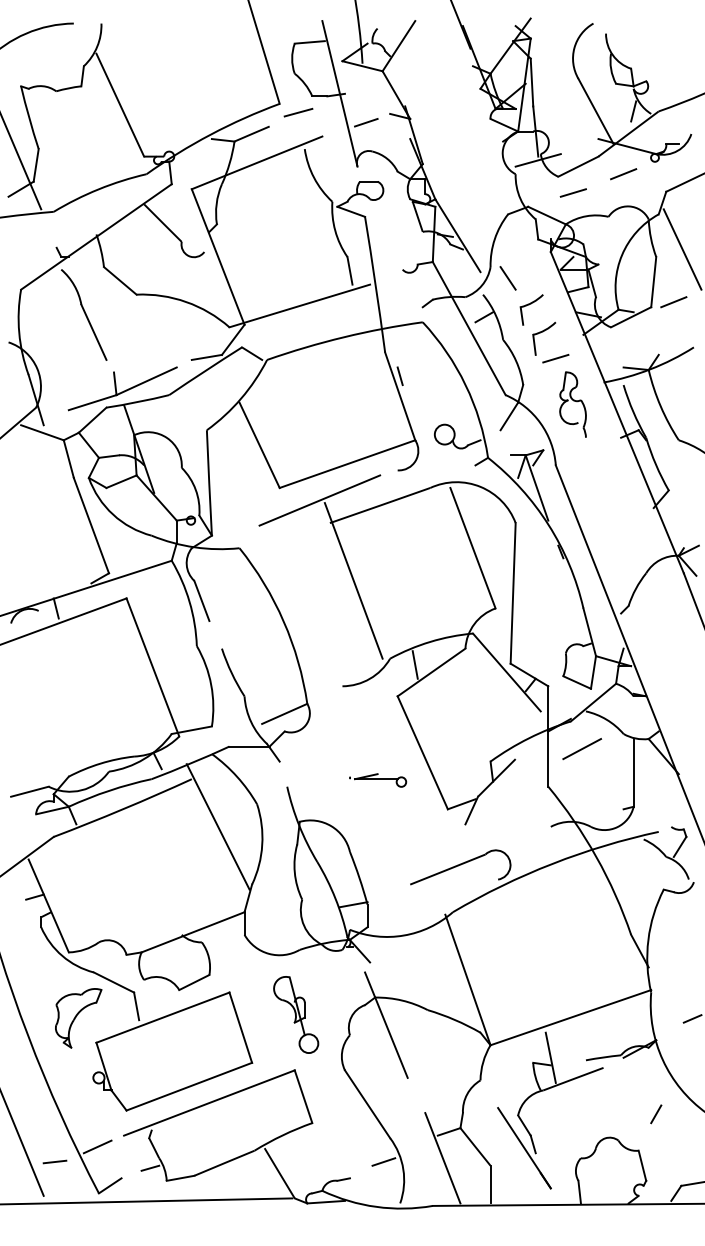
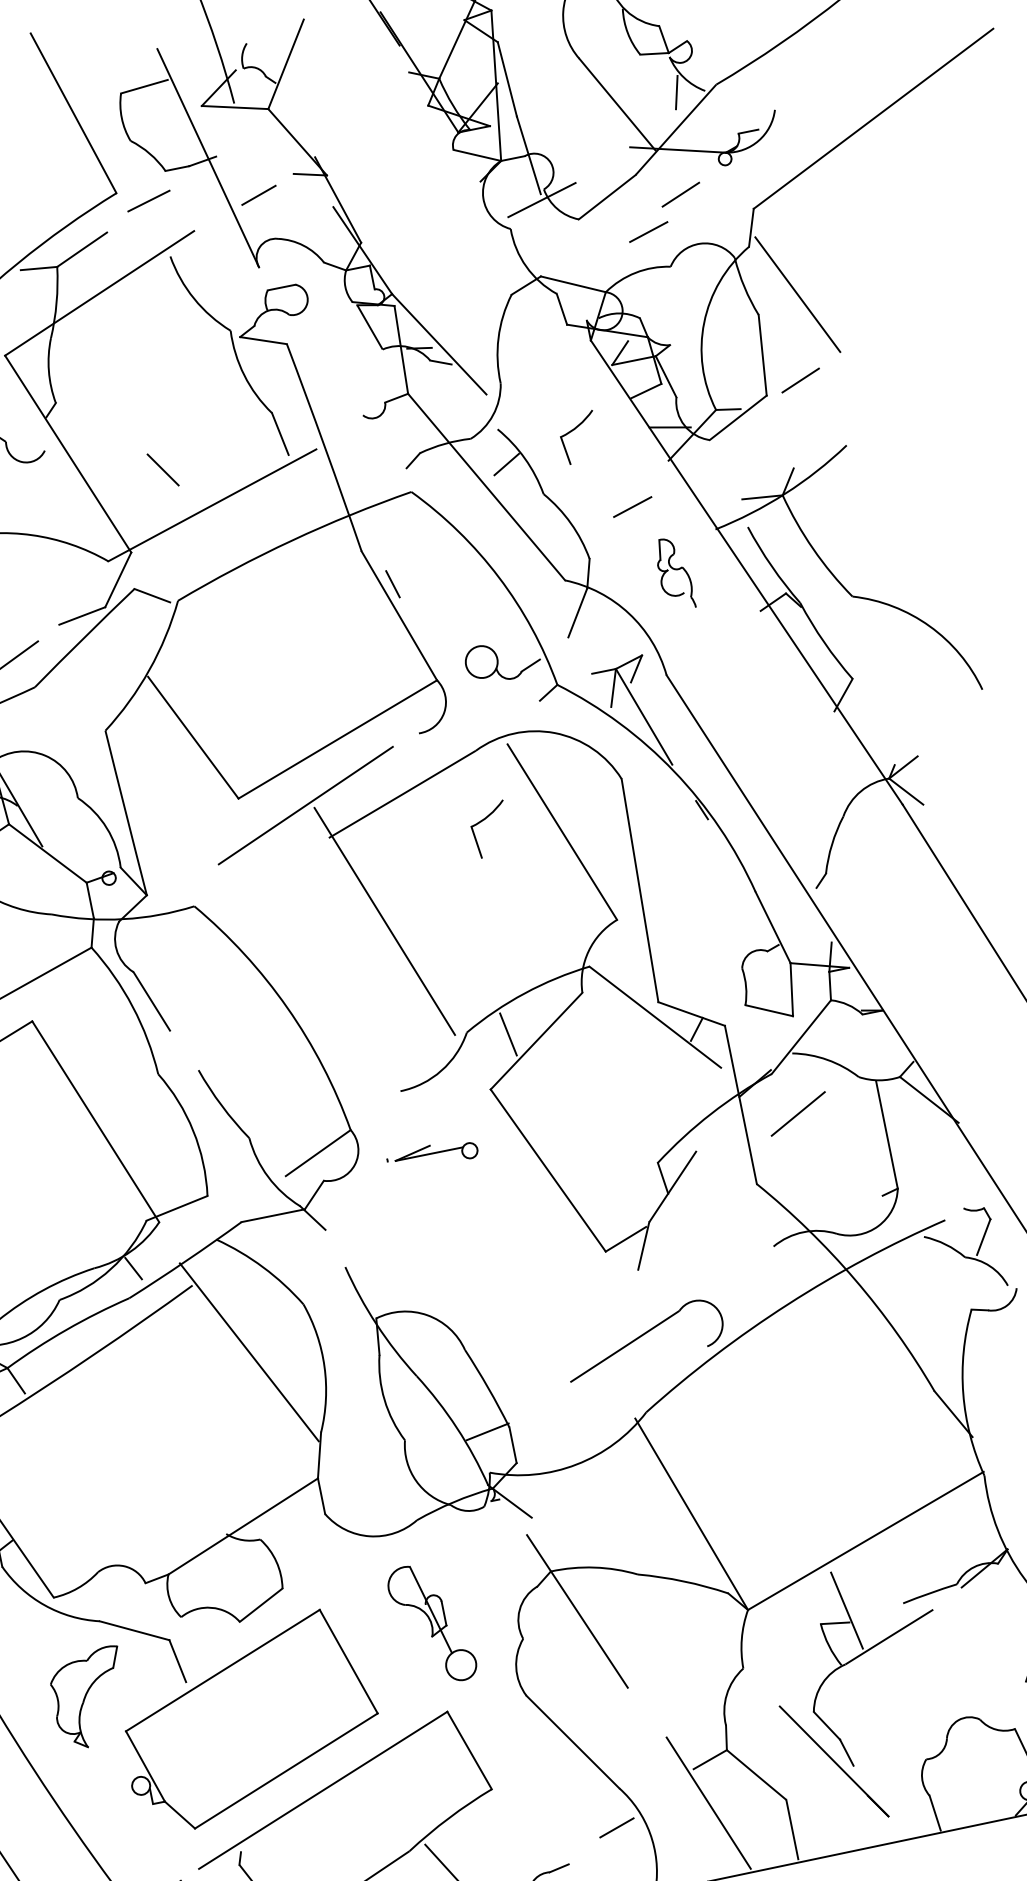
line: (572, 192) -> (647, 231), moved
line: (507, 278) -> (162, 470), moved
part: (543, 332) -> (486, 819), moved
part: (572, 404) -> (673, 573), size x0.7
part: (378, 780) -> (433, 1155), moved

